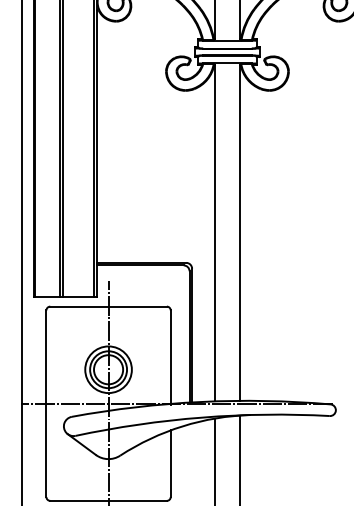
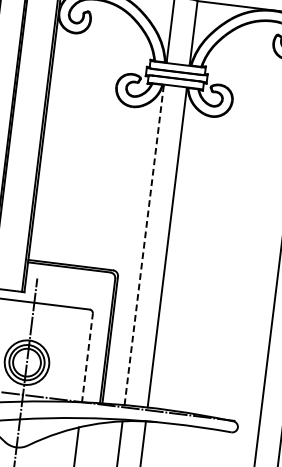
line: (215, 232) -> (144, 244), solid -> dashed
line: (170, 357) -> (87, 358), solid -> dashed

